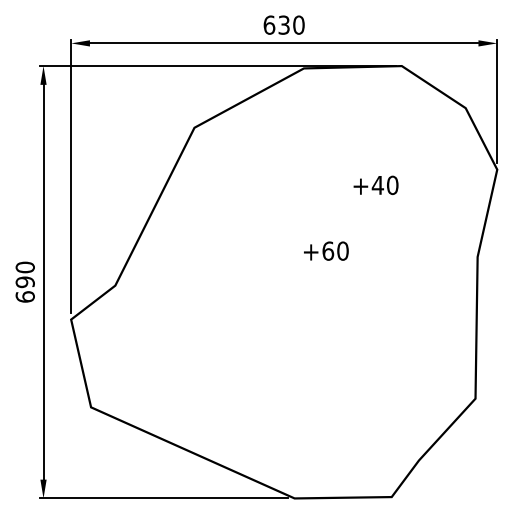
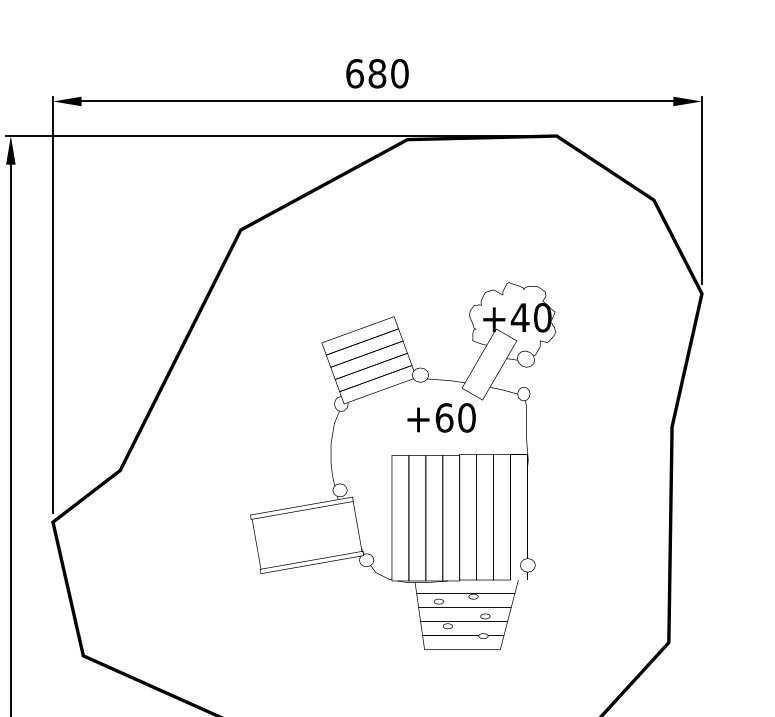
text: (283, 24) -> (376, 72), 630 -> 680
part: (300, 282) -> (402, 465), added

